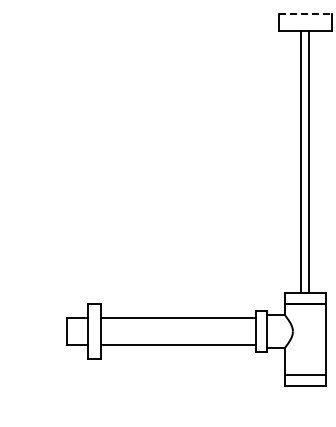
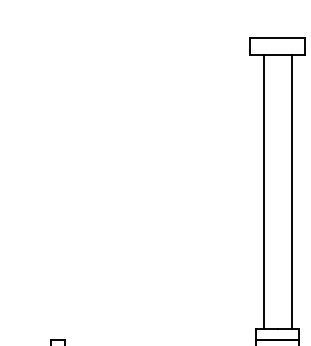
line: (306, 14) -> (278, 38), dashed -> solid
line: (301, 161) -> (292, 191), moved
line: (309, 161) -> (263, 191), moved

